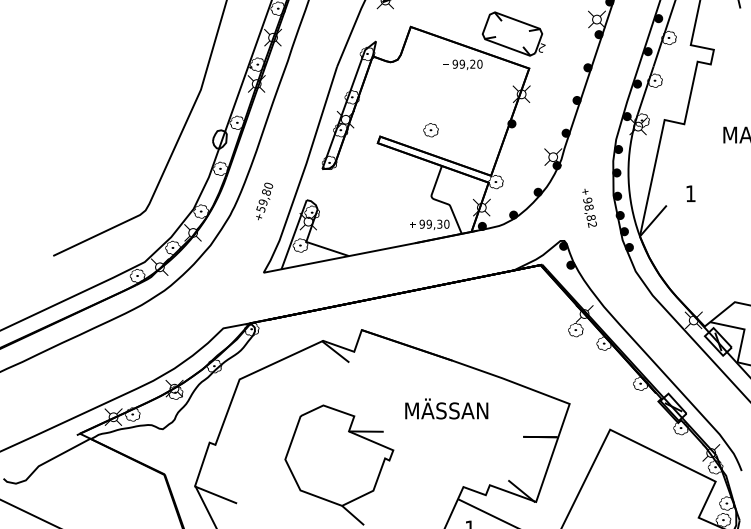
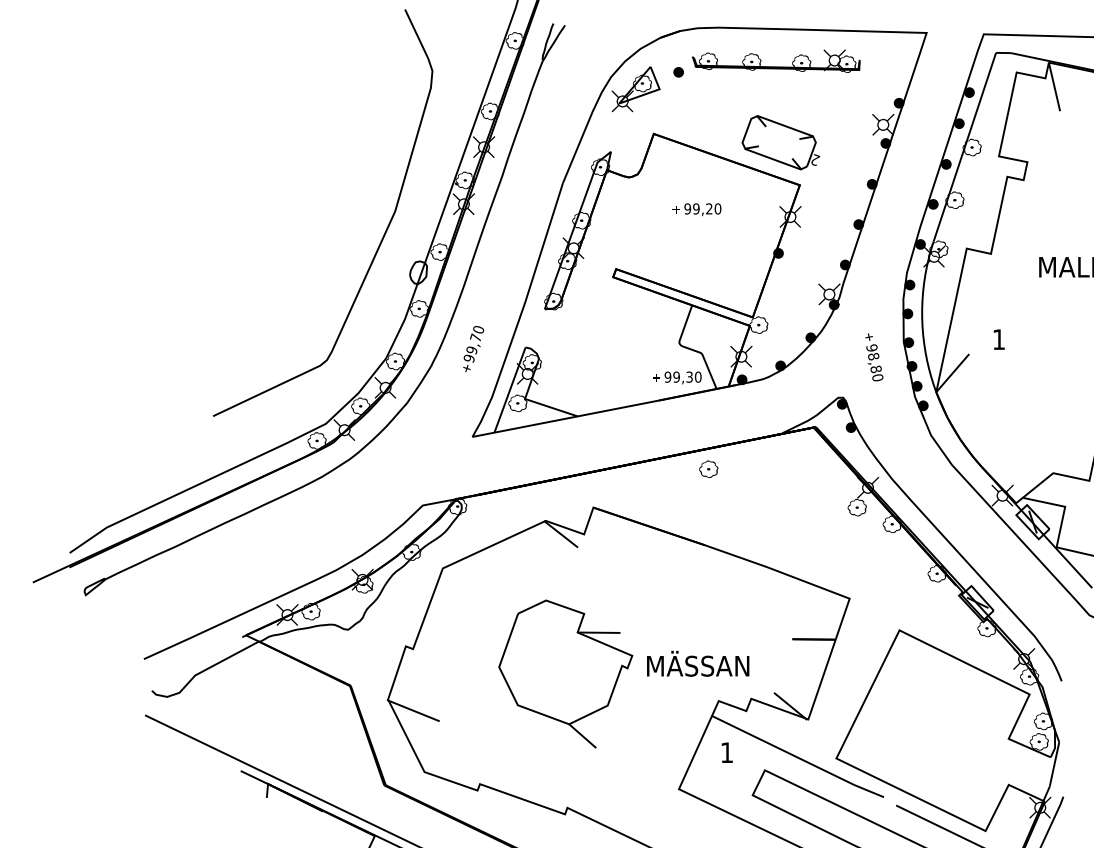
text: (462, 64) -> (696, 209), moved
part: (430, 129) -> (708, 468), moved
text: (263, 200) -> (472, 347), 59,80 -> 99,70
text: (592, 224) -> (877, 377), 98,82 -> 98,80
text: (447, 408) -> (698, 663), moved

